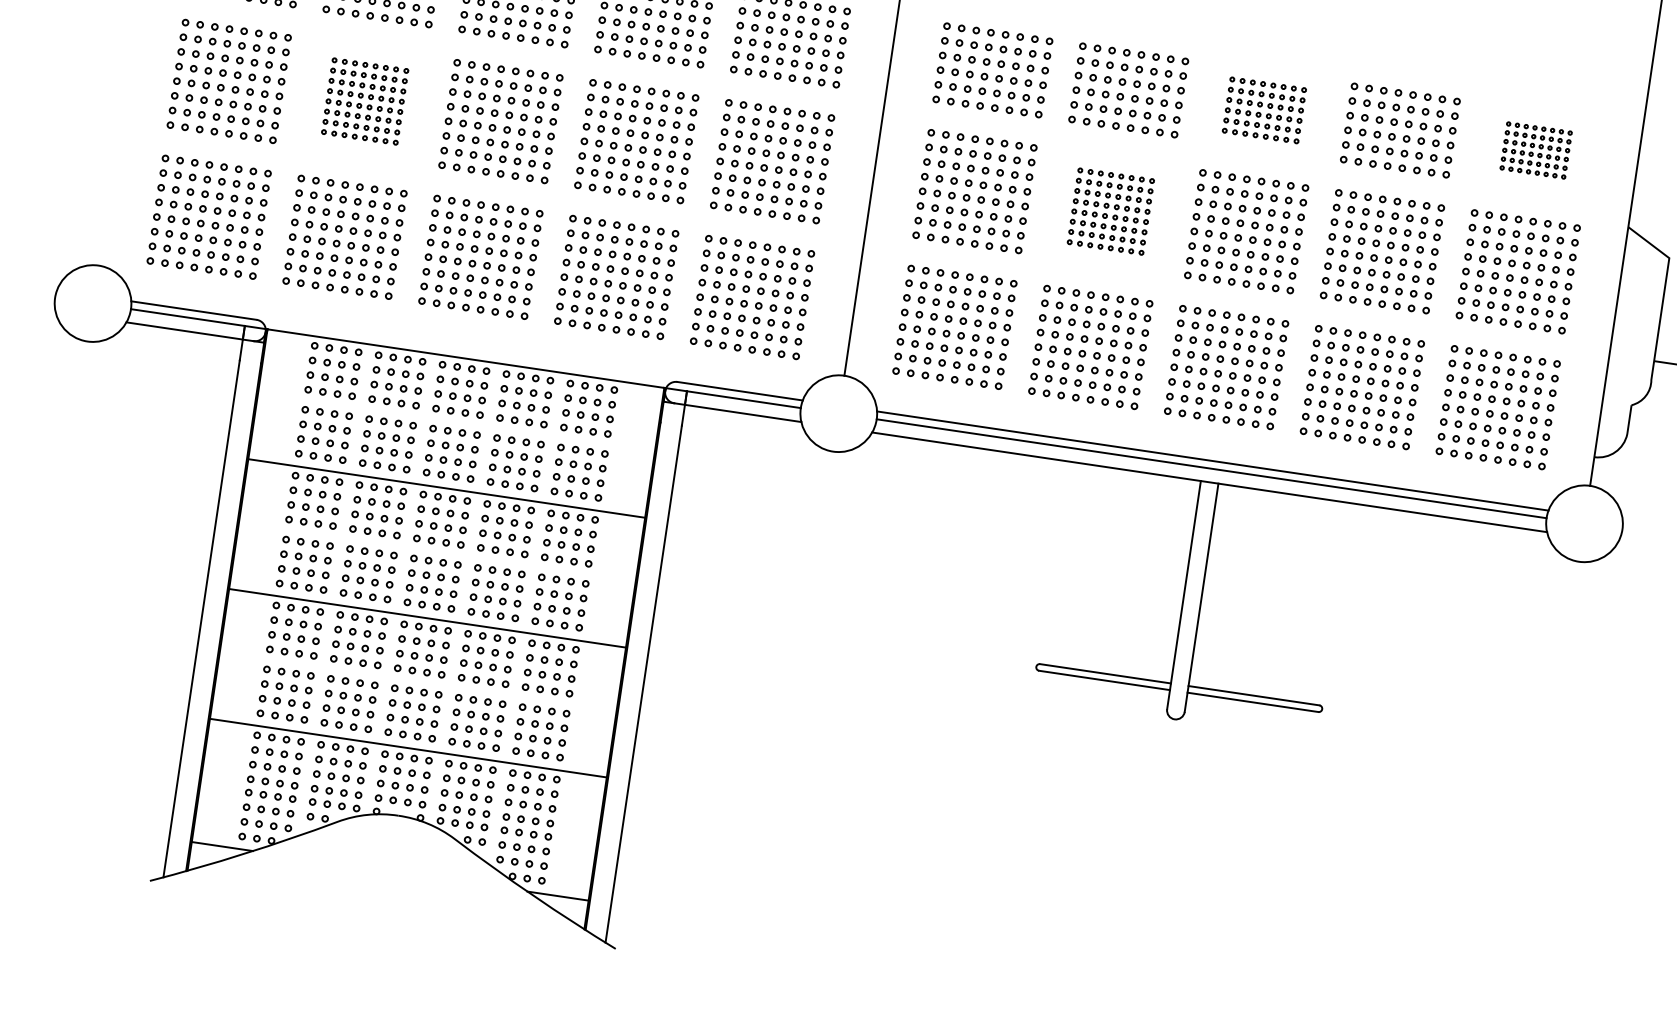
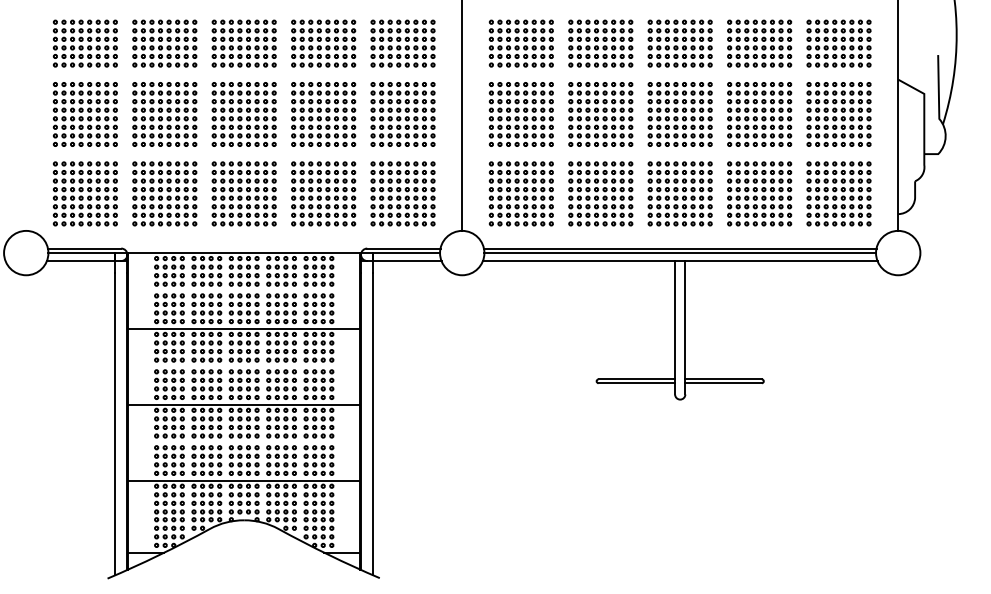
part: (364, 101) -> (164, 114), size x1.43
part: (1263, 110) -> (679, 43), size x1.43
part: (1535, 150) -> (838, 43), size x1.67
part: (1110, 211) -> (600, 114), size x1.43

